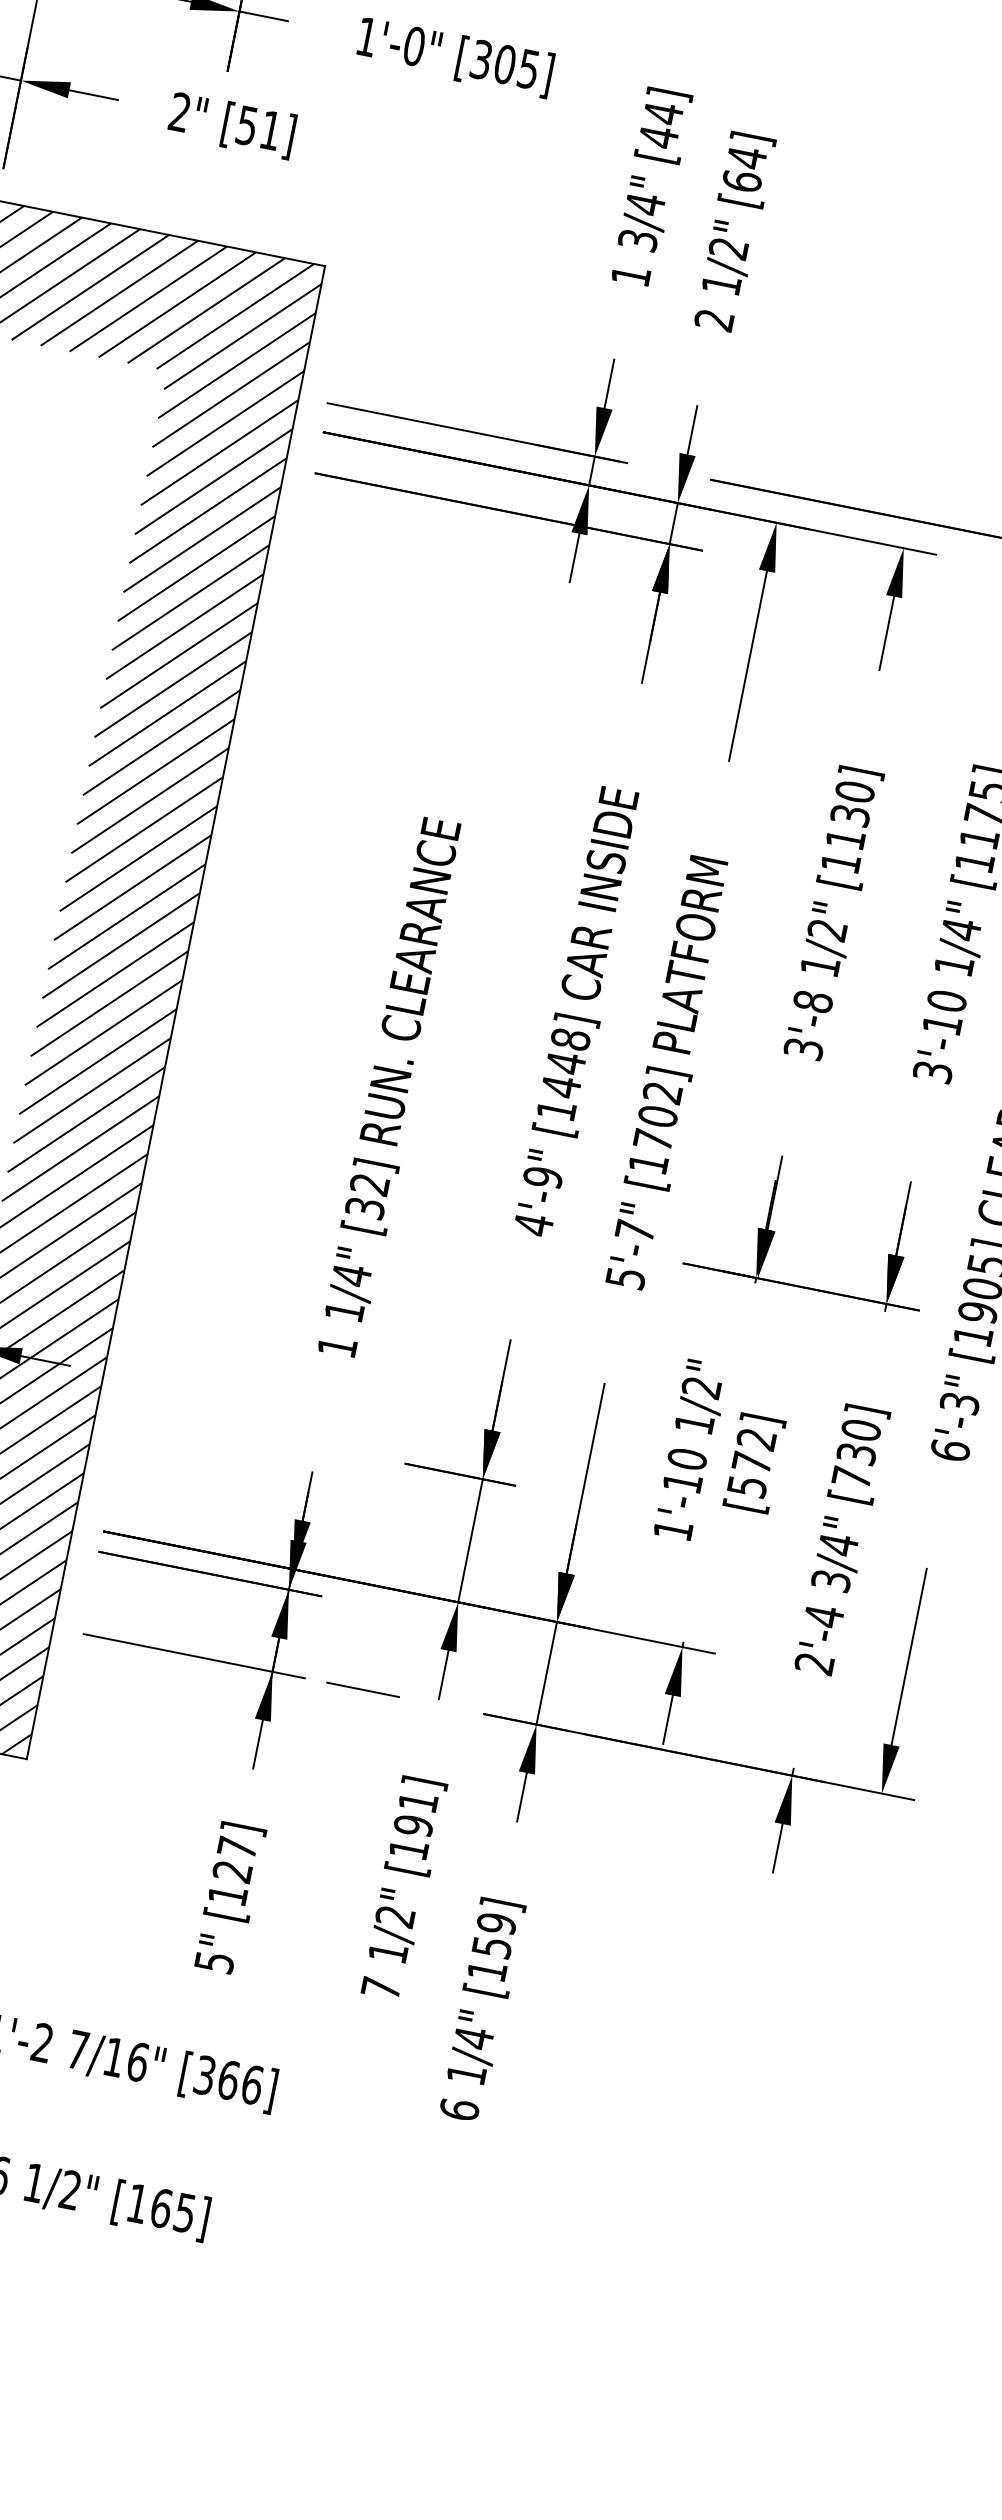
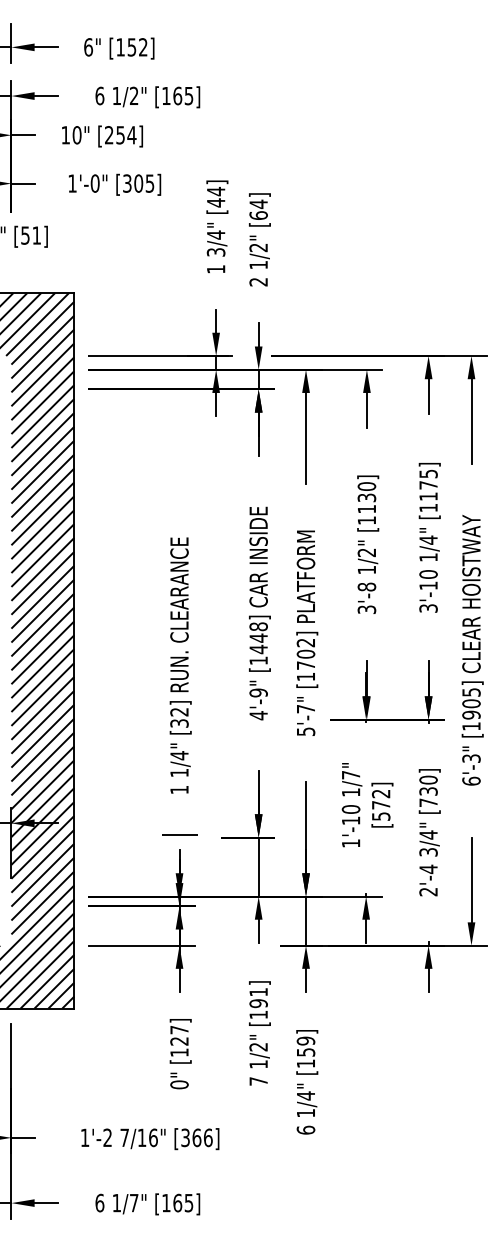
text: (700, 1388) -> (350, 775), 1/2" -> 1/7"
line: (362, 1689) -> (179, 834), moved
text: (214, 1961) -> (179, 1084), 5" -> 0"
text: (71, 2189) -> (134, 1202), 1/2" -> 1/7"

